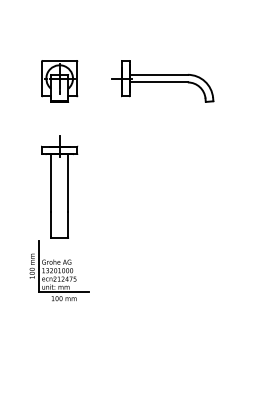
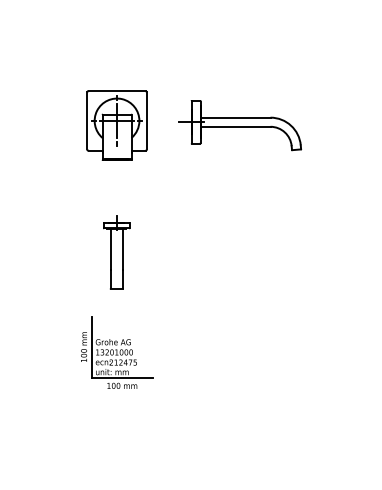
part: (59, 81) -> (116, 125), size x1.4
part: (59, 186) -> (116, 251), size x0.6

